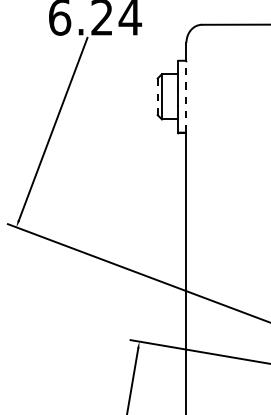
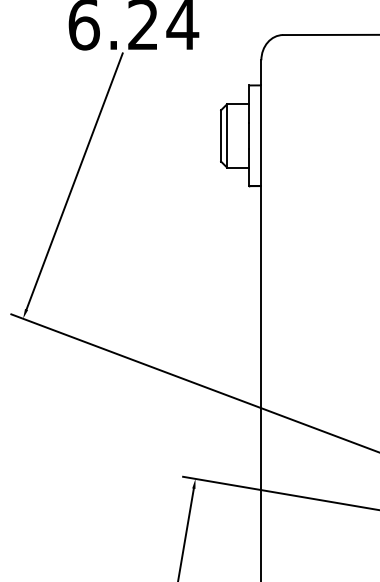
line: (157, 96) -> (221, 135), dashed -> solid
line: (186, 96) -> (261, 135), dashed -> solid

